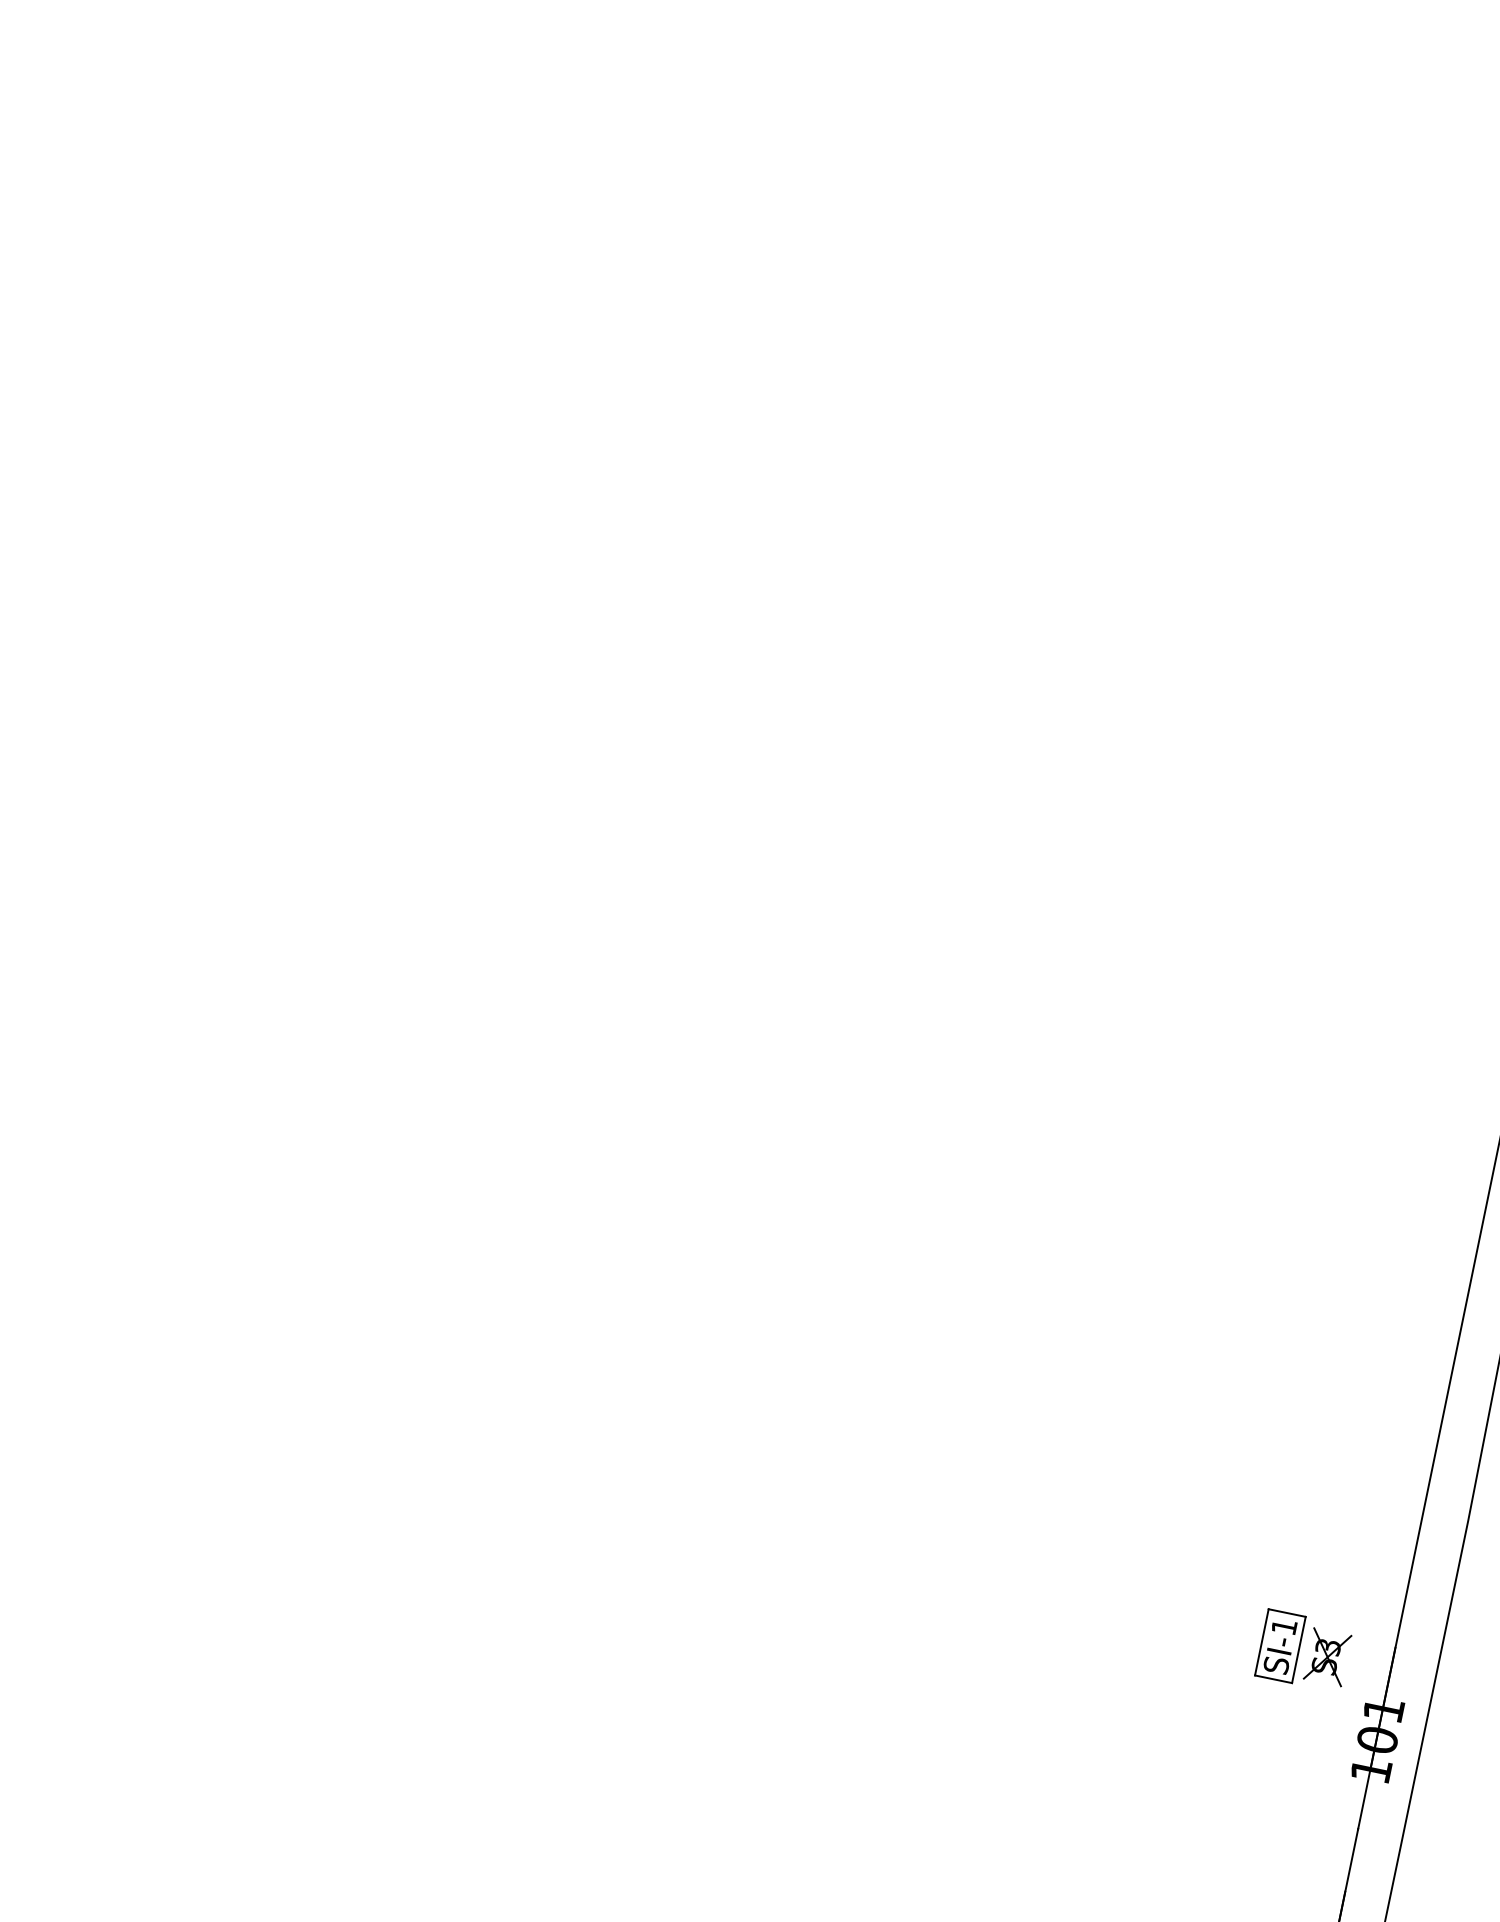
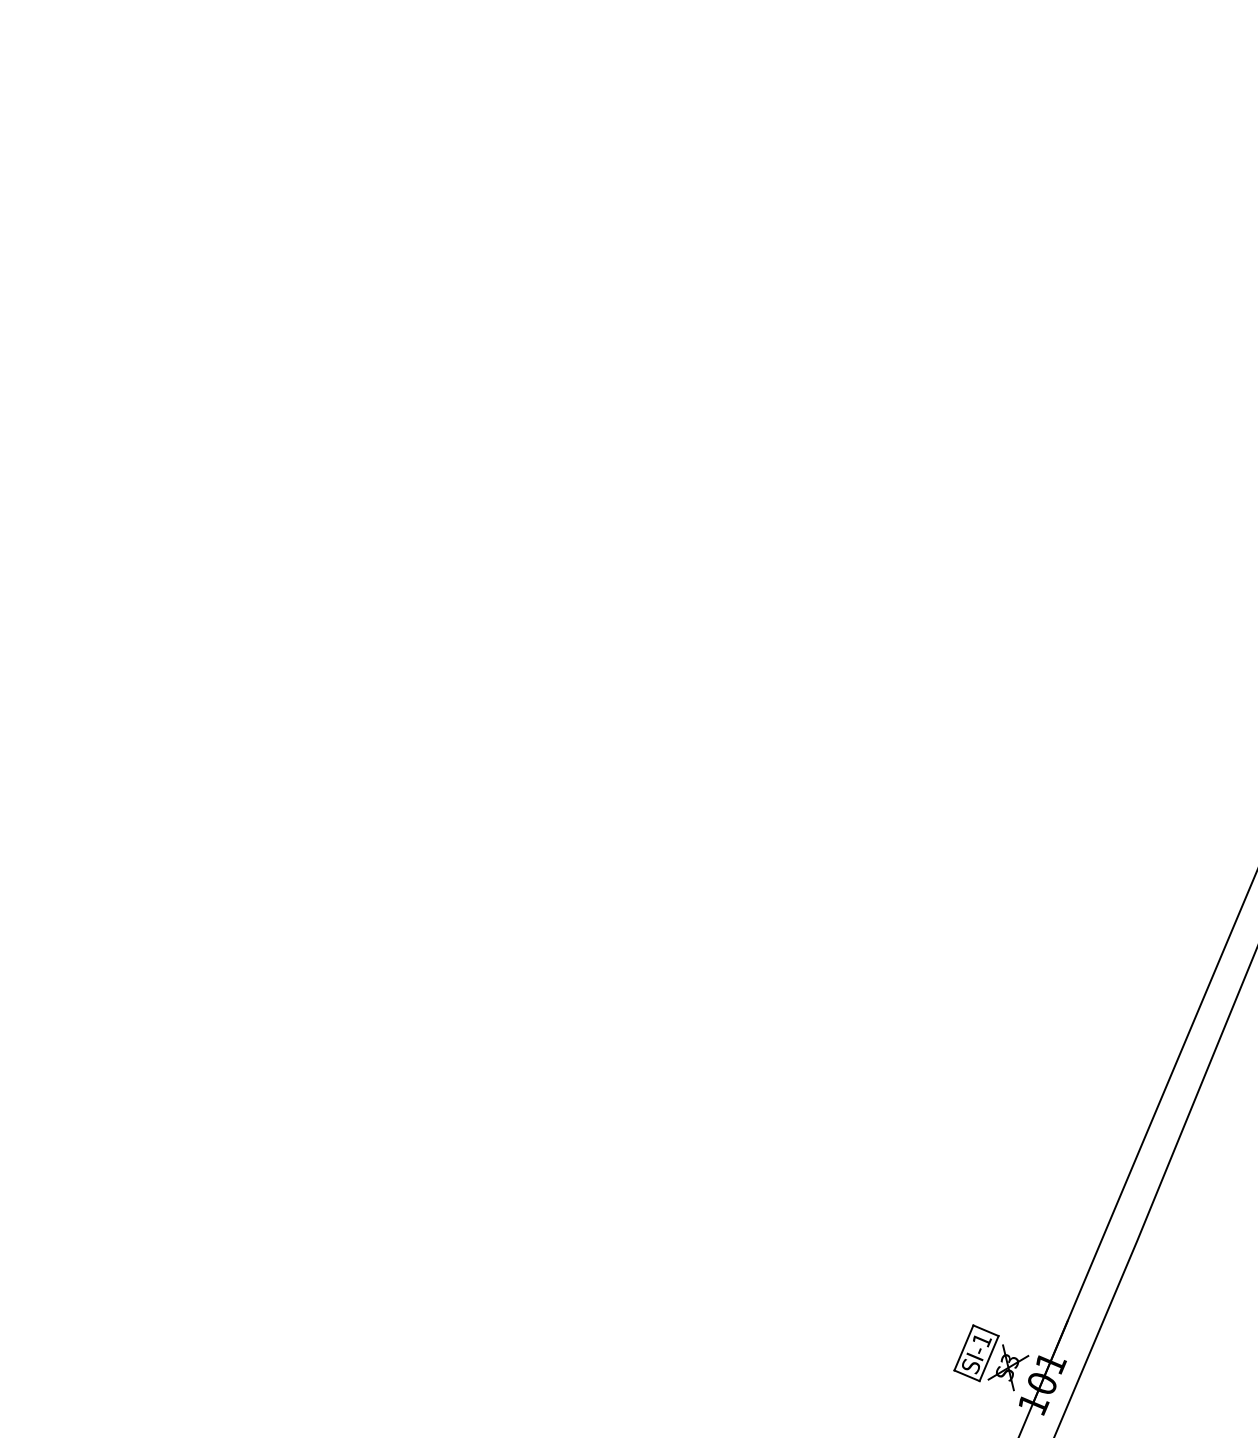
part: (1301, 1647) -> (991, 1357), moved

